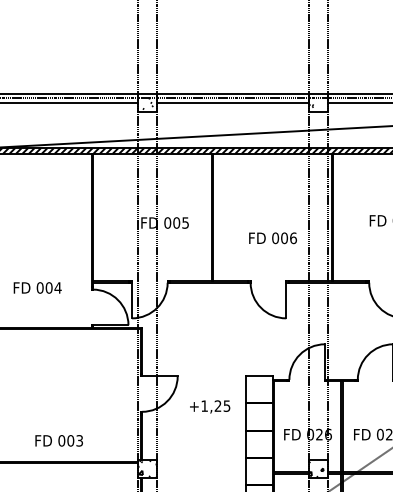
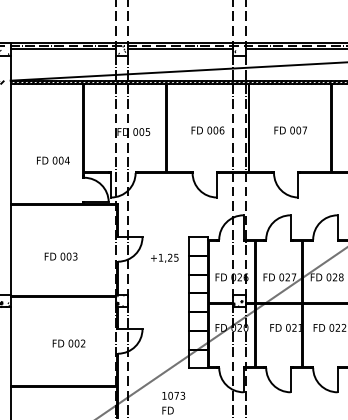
text: (272, 238) -> (207, 130), moved
text: (37, 287) -> (53, 160), moved
text: (58, 440) -> (60, 256), moved

